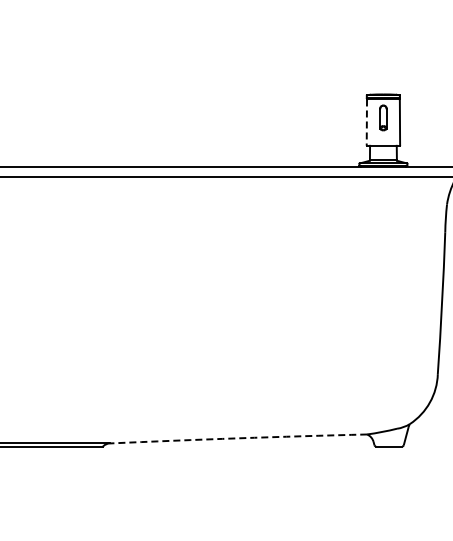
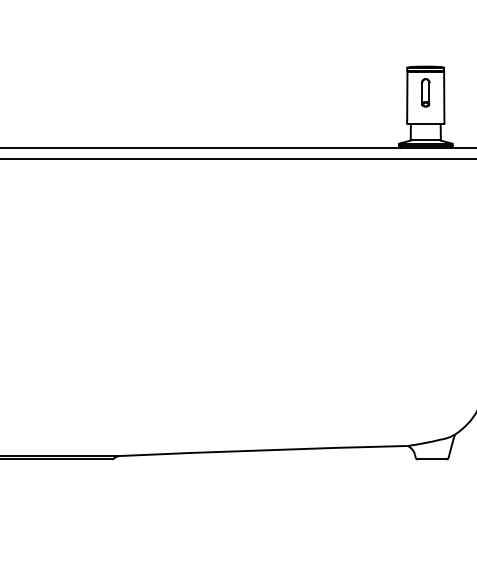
line: (366, 122) -> (406, 97), dashed -> solid
arc: (238, 438) -> (264, 450), dashed -> solid

